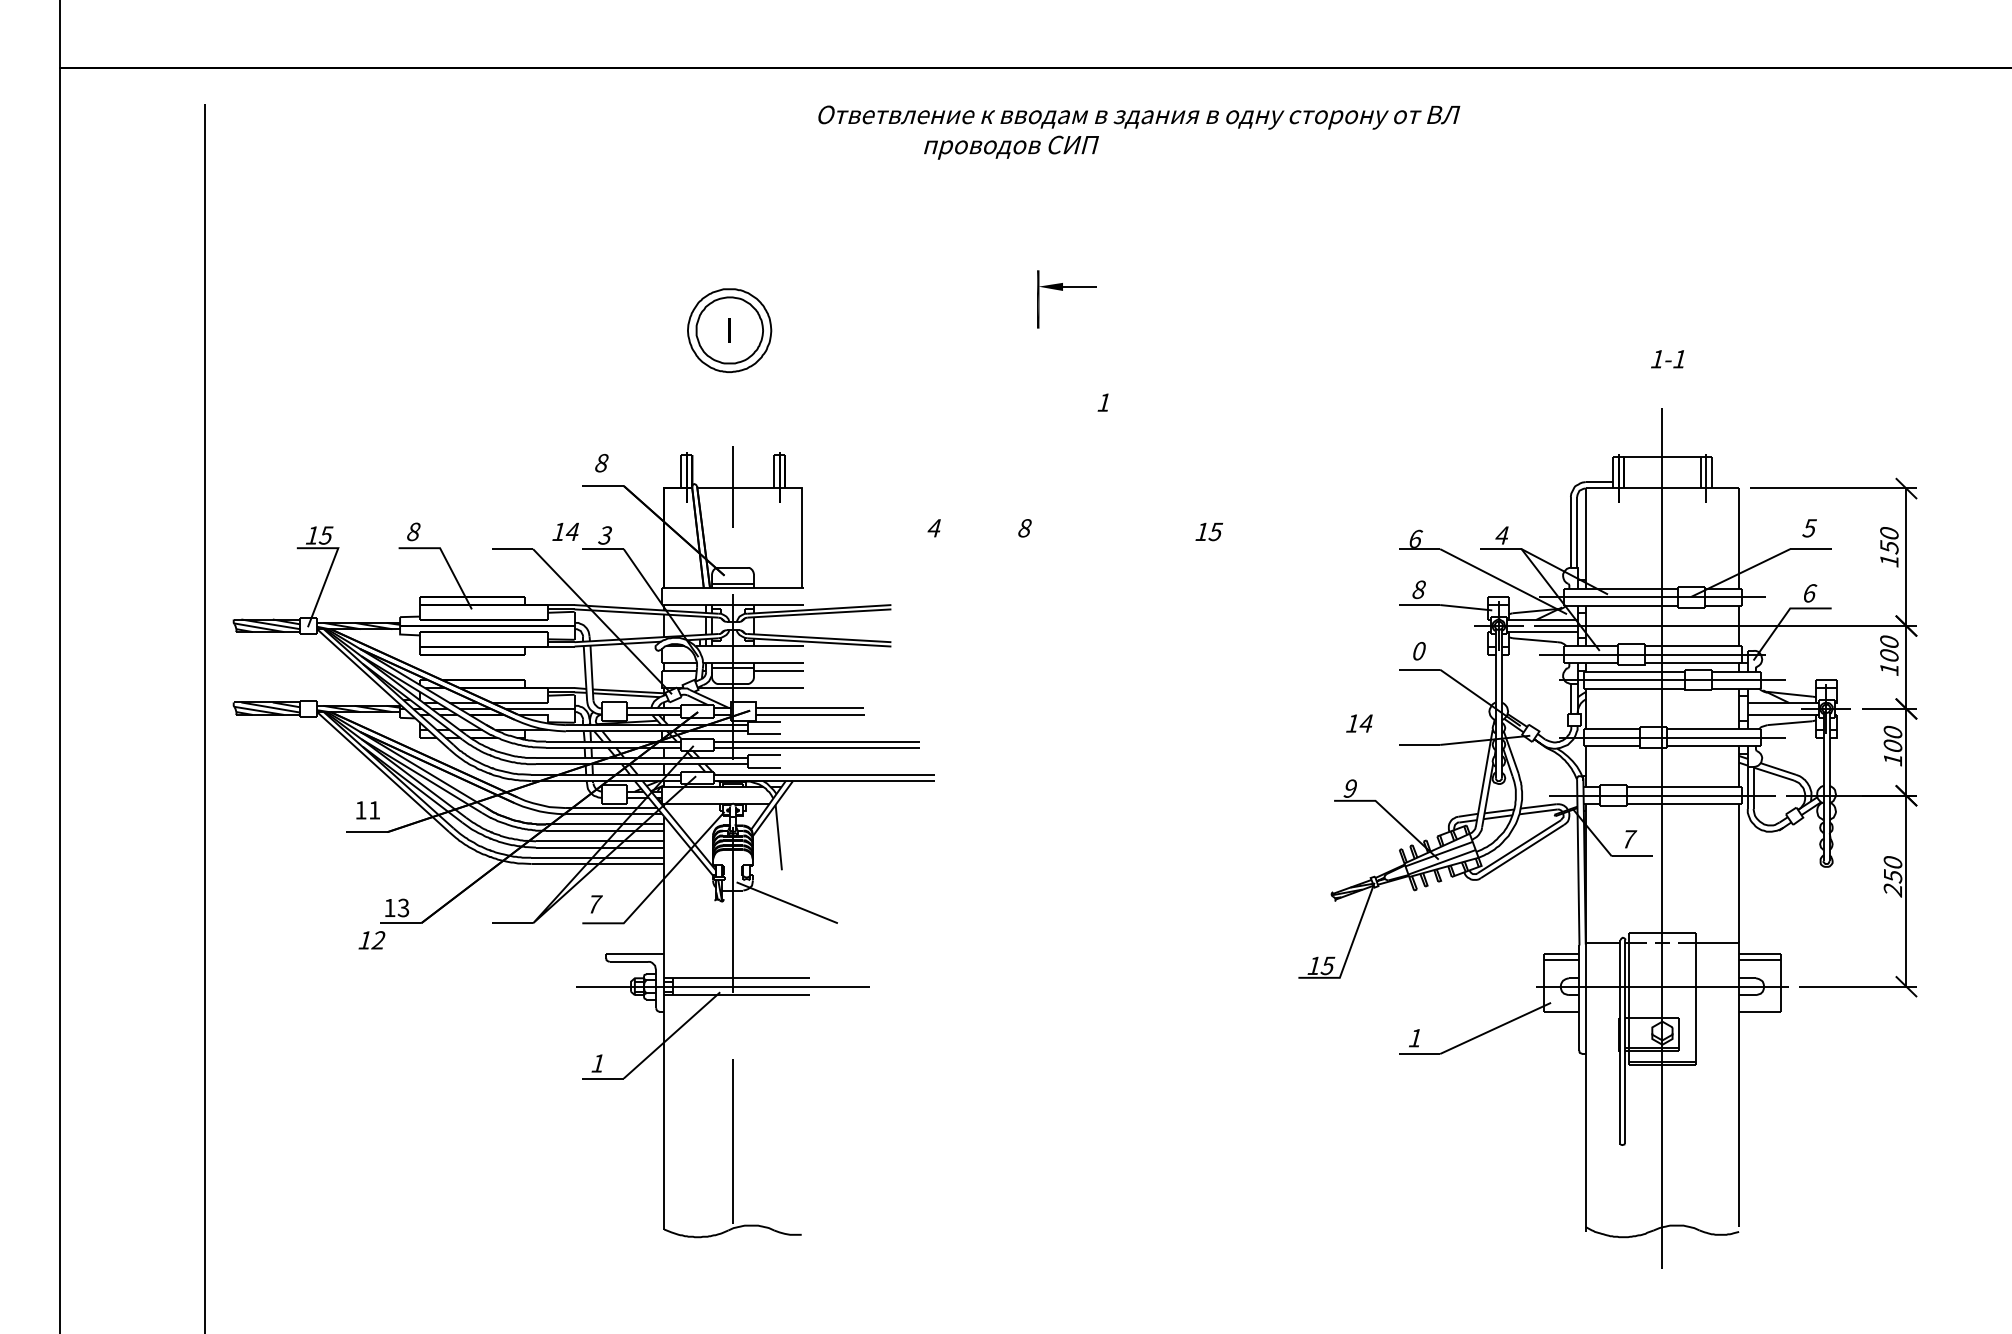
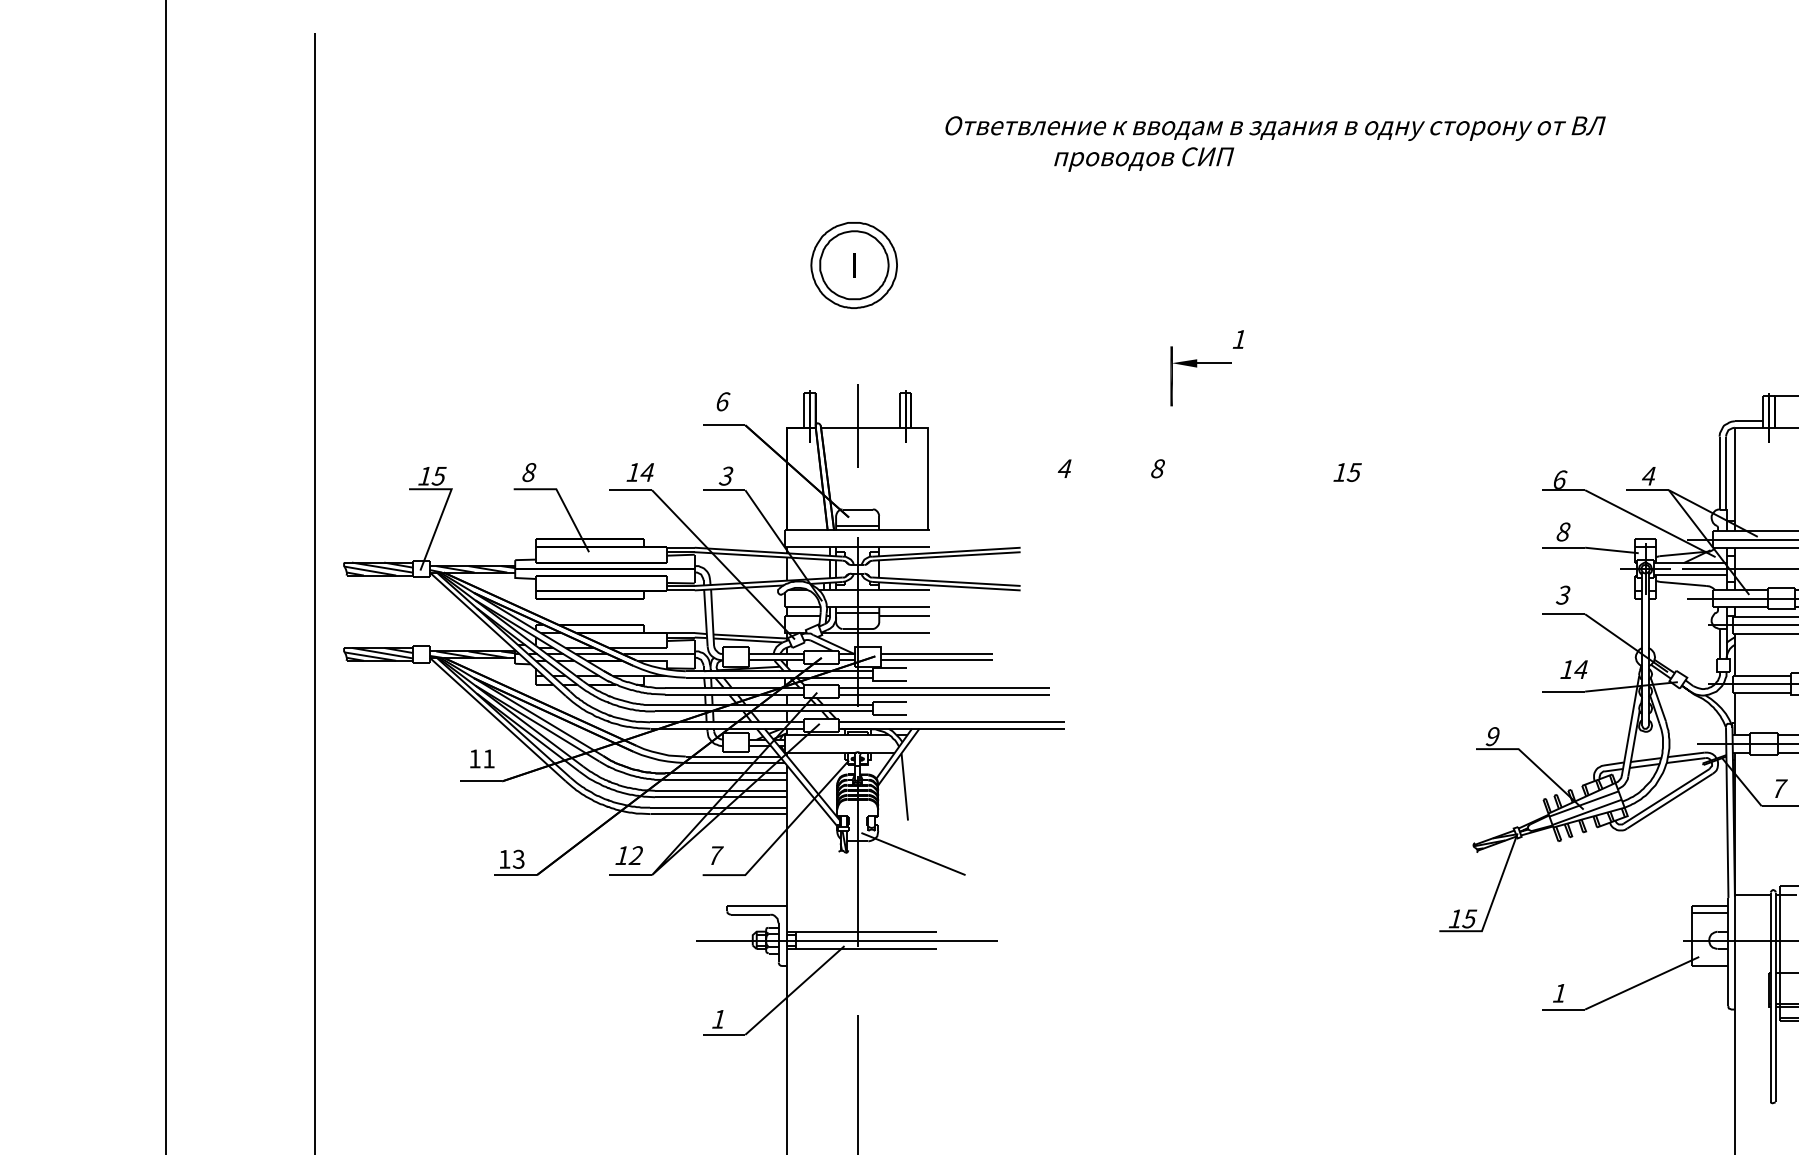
text: (1139, 132) -> (1275, 143), moved
part: (1062, 290) -> (1196, 367), moved
text: (602, 462) -> (723, 401), 8 -> 6
text: (565, 531) -> (640, 472), moved
text: (1418, 651) -> (1562, 595), 0 -> 3
text: (1359, 723) -> (1574, 669), moved
text: (371, 940) -> (628, 855), moved

